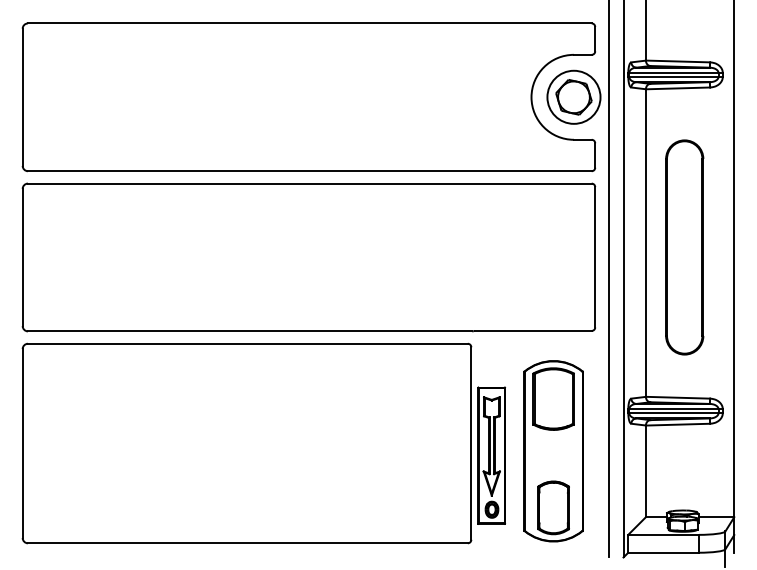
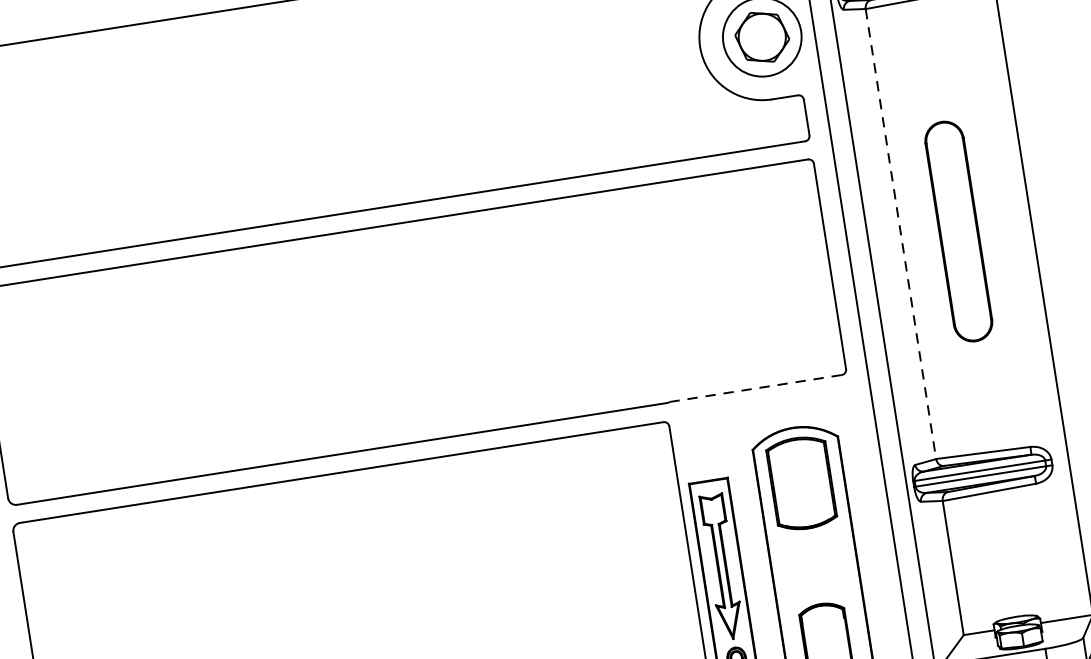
line: (645, 243) -> (900, 234), solid -> dashed
part: (684, 247) -> (958, 231), size x0.7
line: (532, 330) -> (755, 387), solid -> dashed

